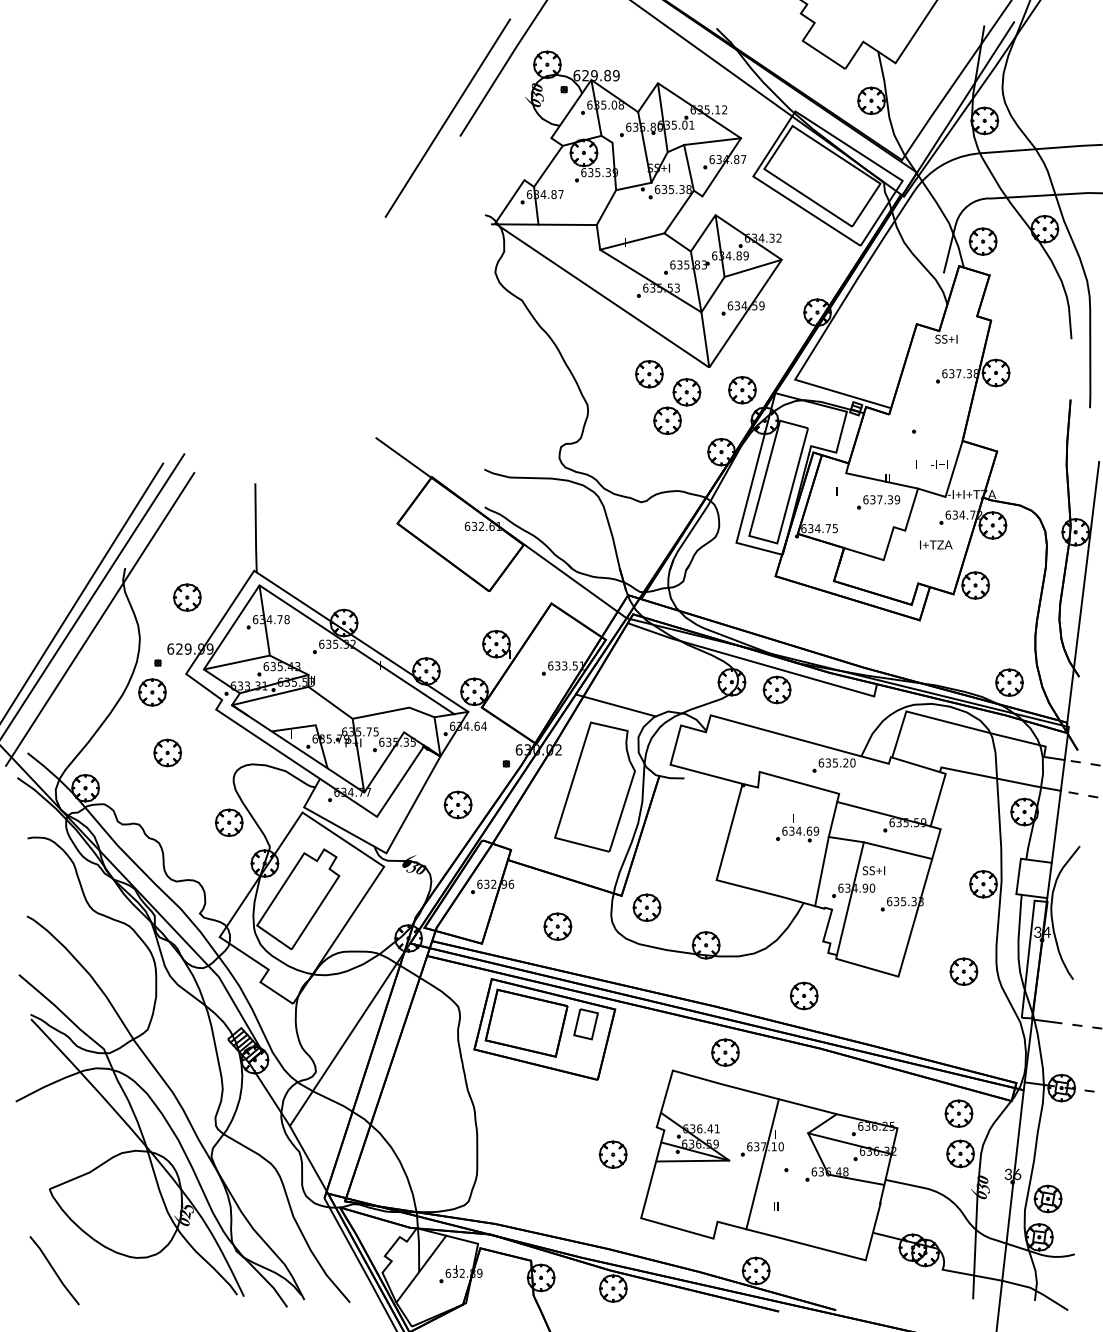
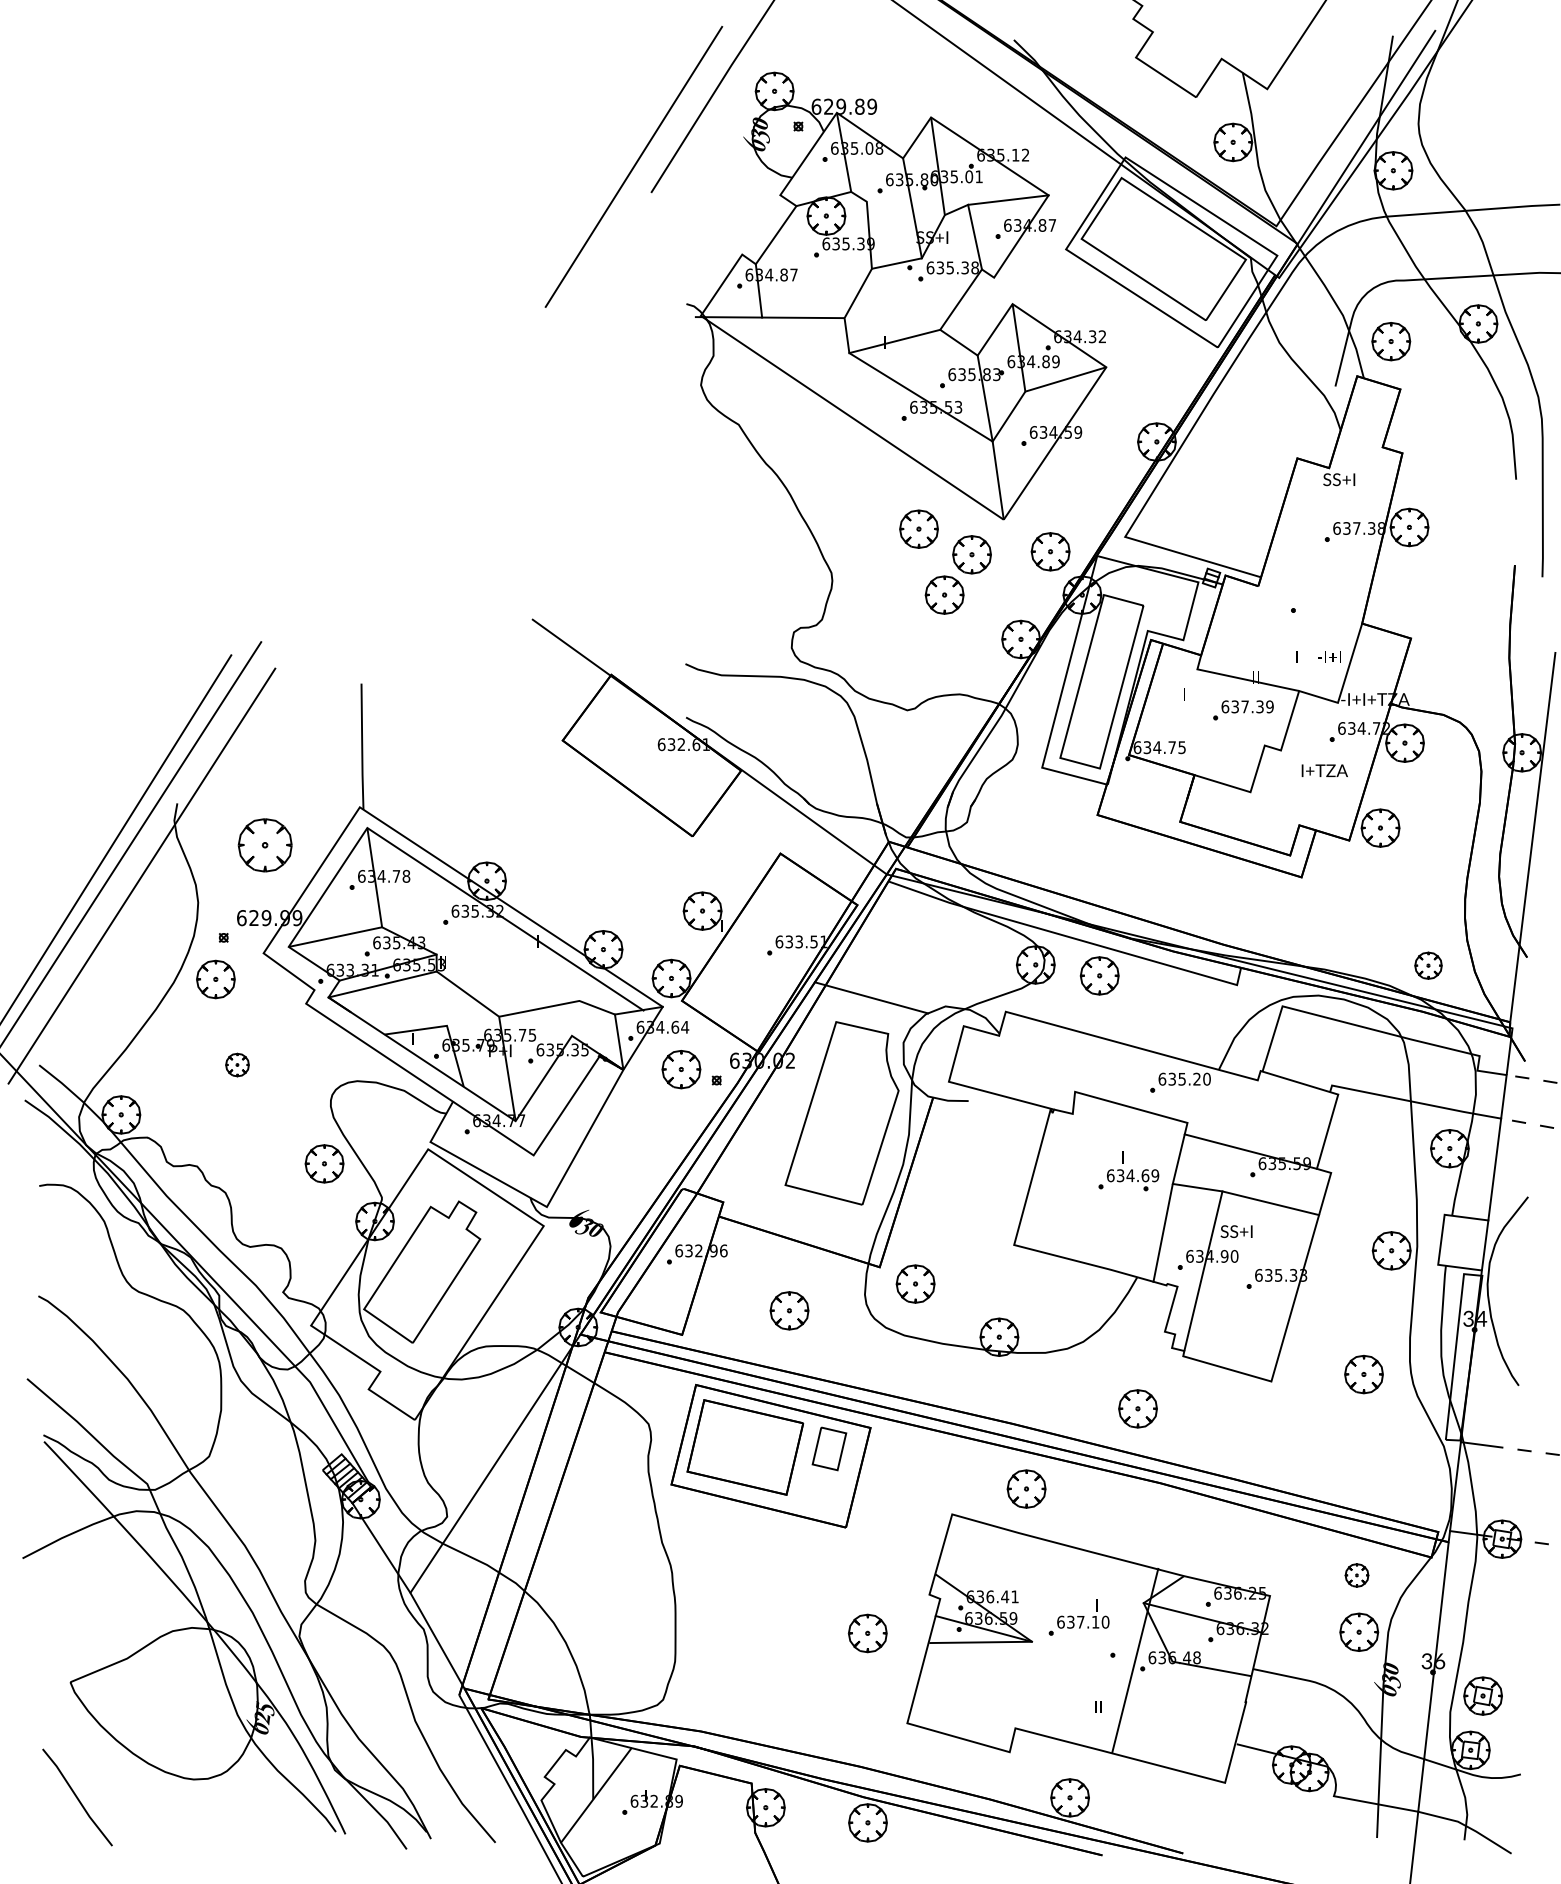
part: (187, 597) -> (265, 844), size x1.4
part: (1009, 682) -> (1428, 965), size x0.7
part: (167, 752) -> (237, 1064), size x0.6
part: (458, 804) -> (681, 1069), moved
part: (958, 1113) -> (1356, 1575), size x0.6
line: (762, 1163) -> (1135, 1660), moved

